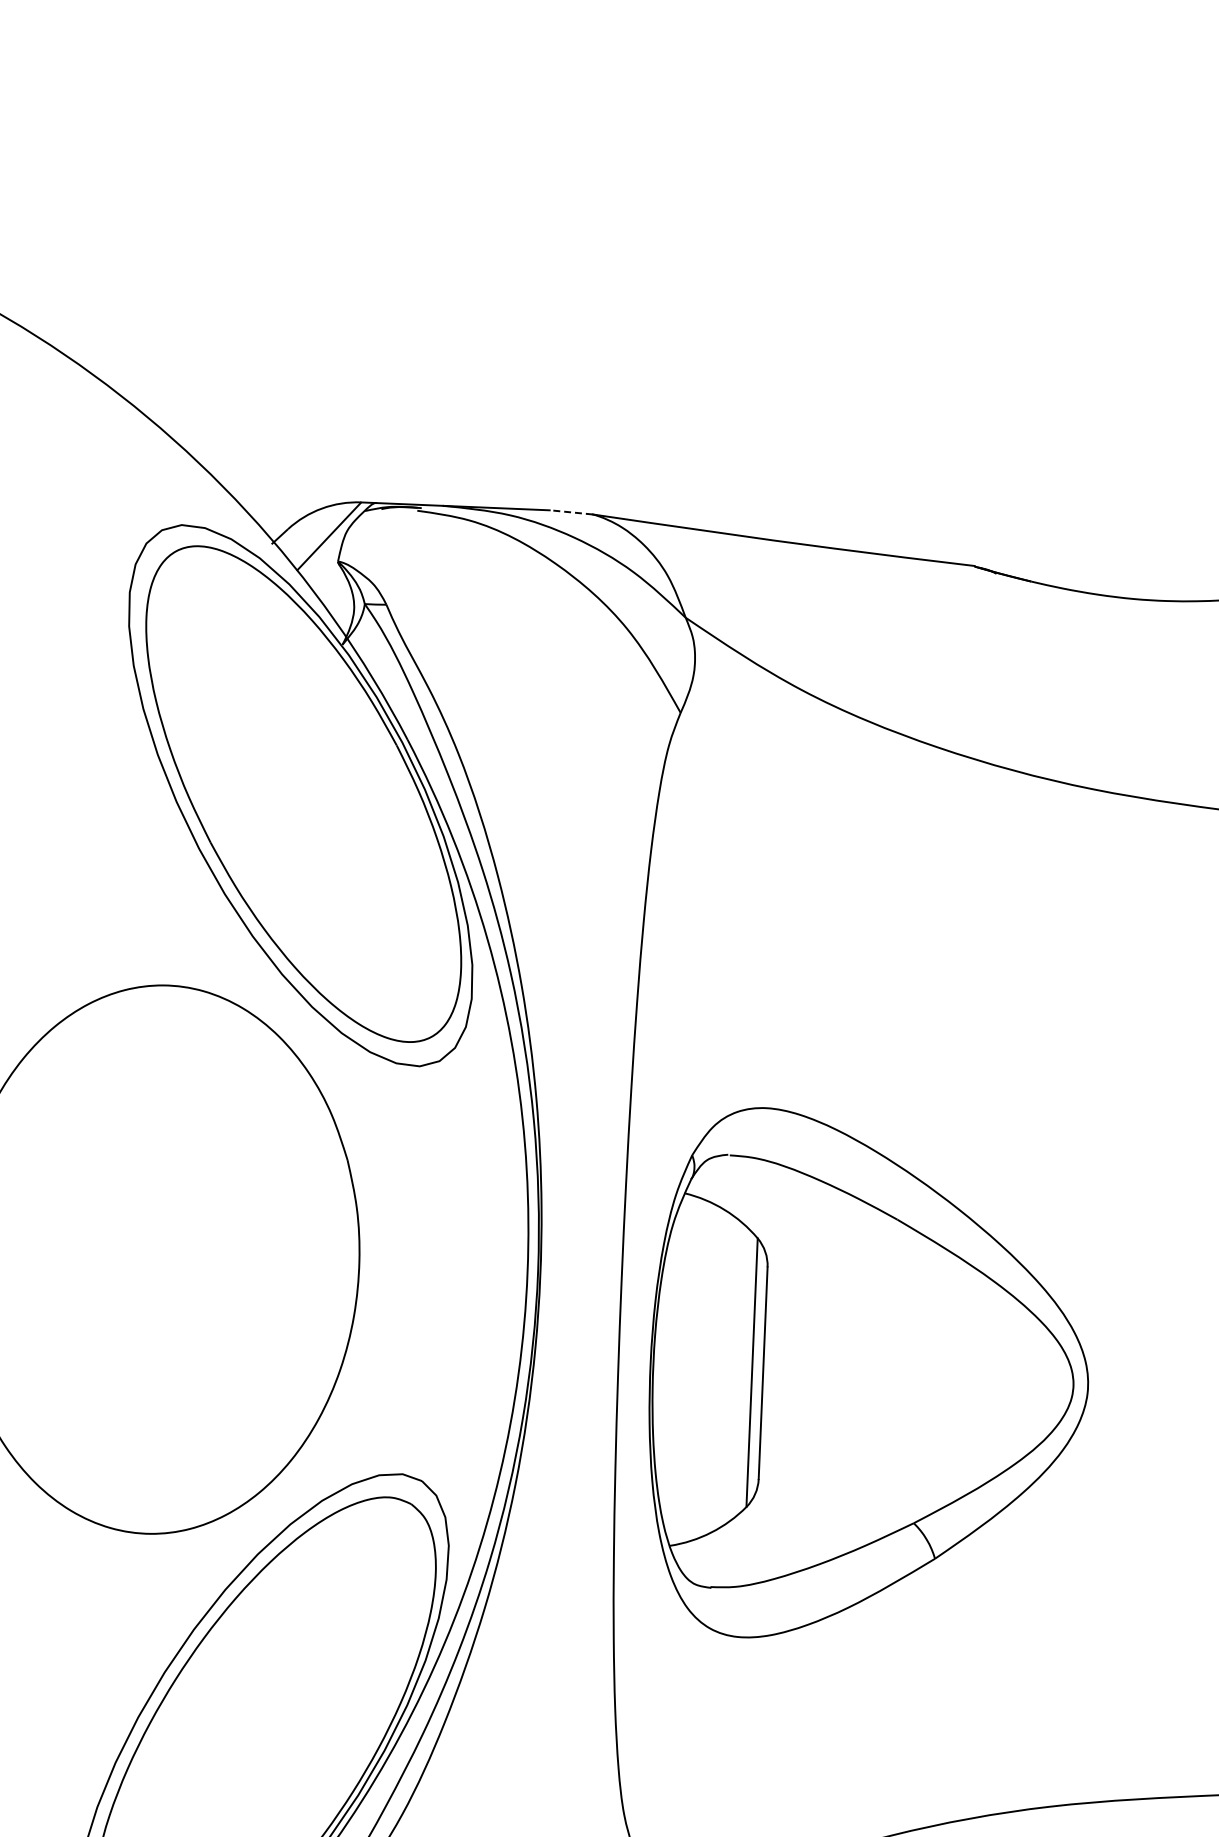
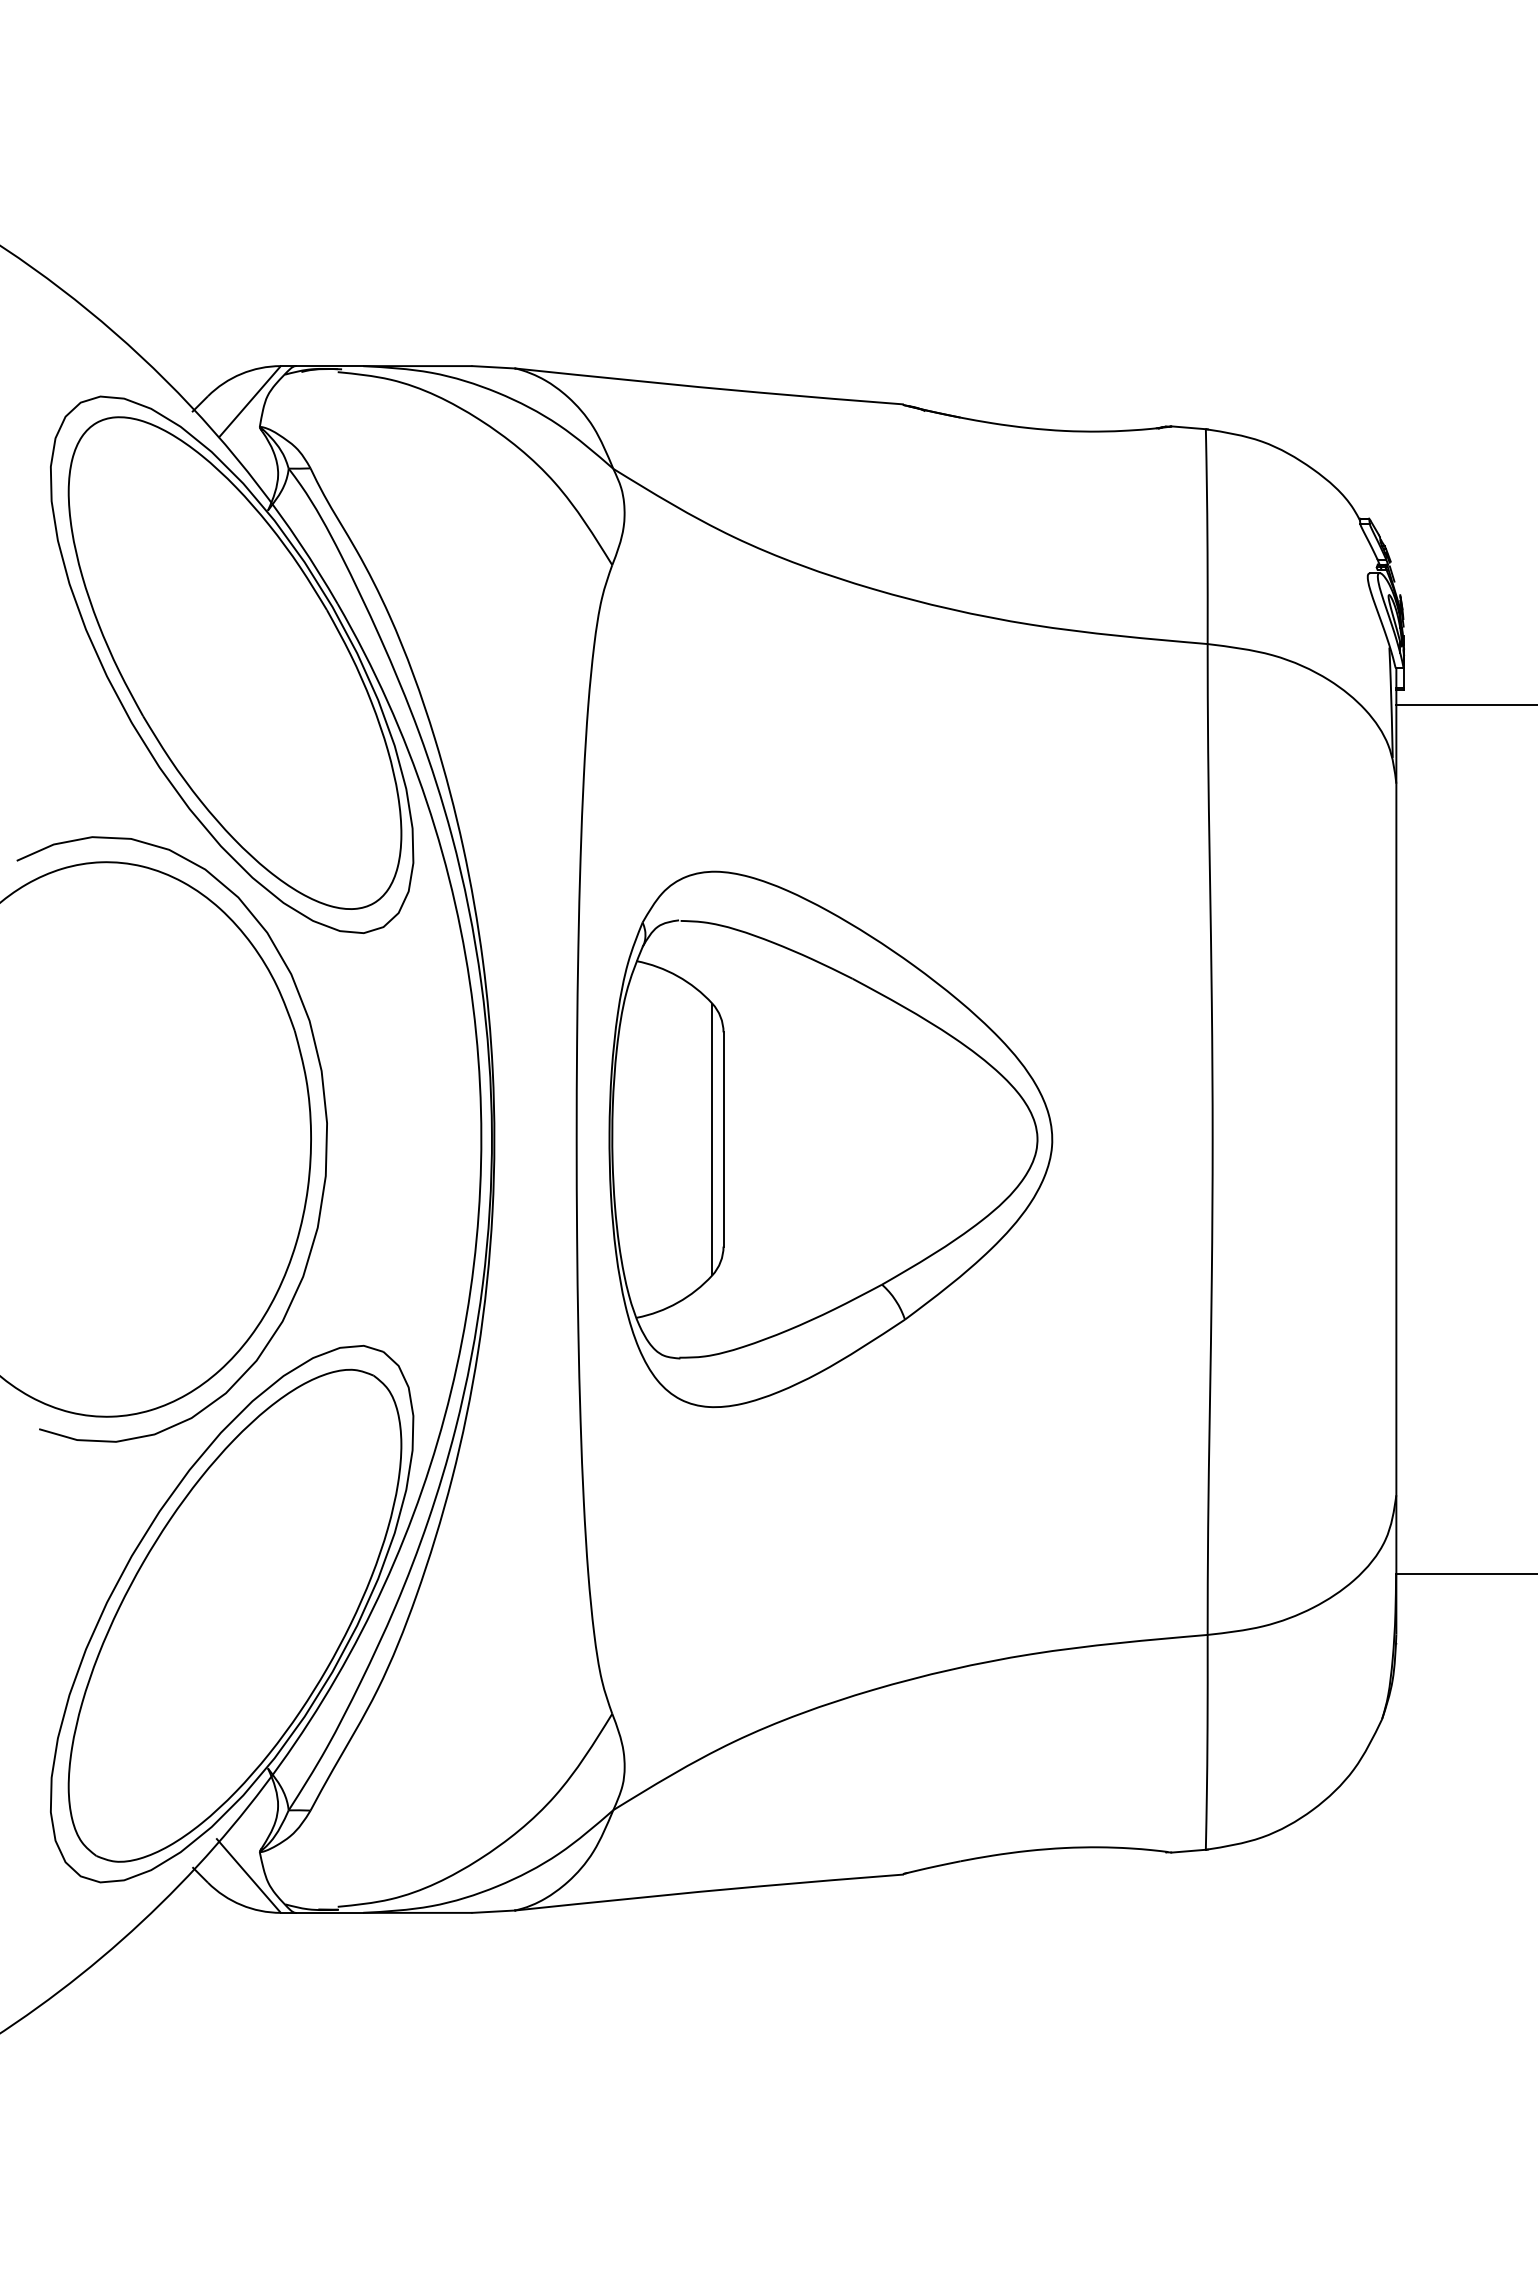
line: (571, 512) -> (493, 367), dashed -> solid
curve: (373, 1268) -> (325, 1139), added
part: (868, 1377) -> (830, 1139), moved

